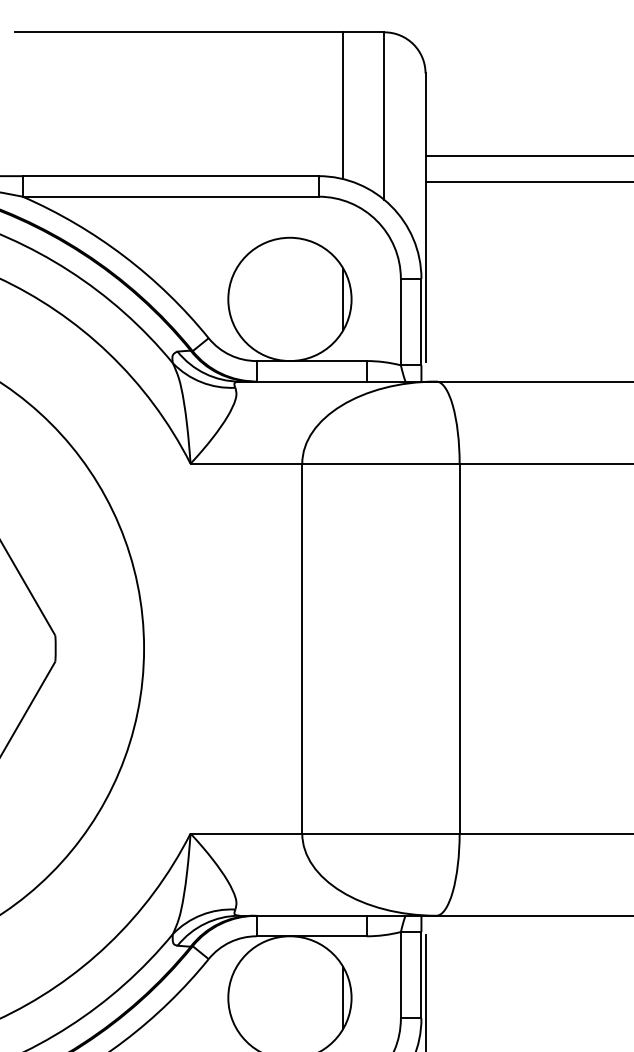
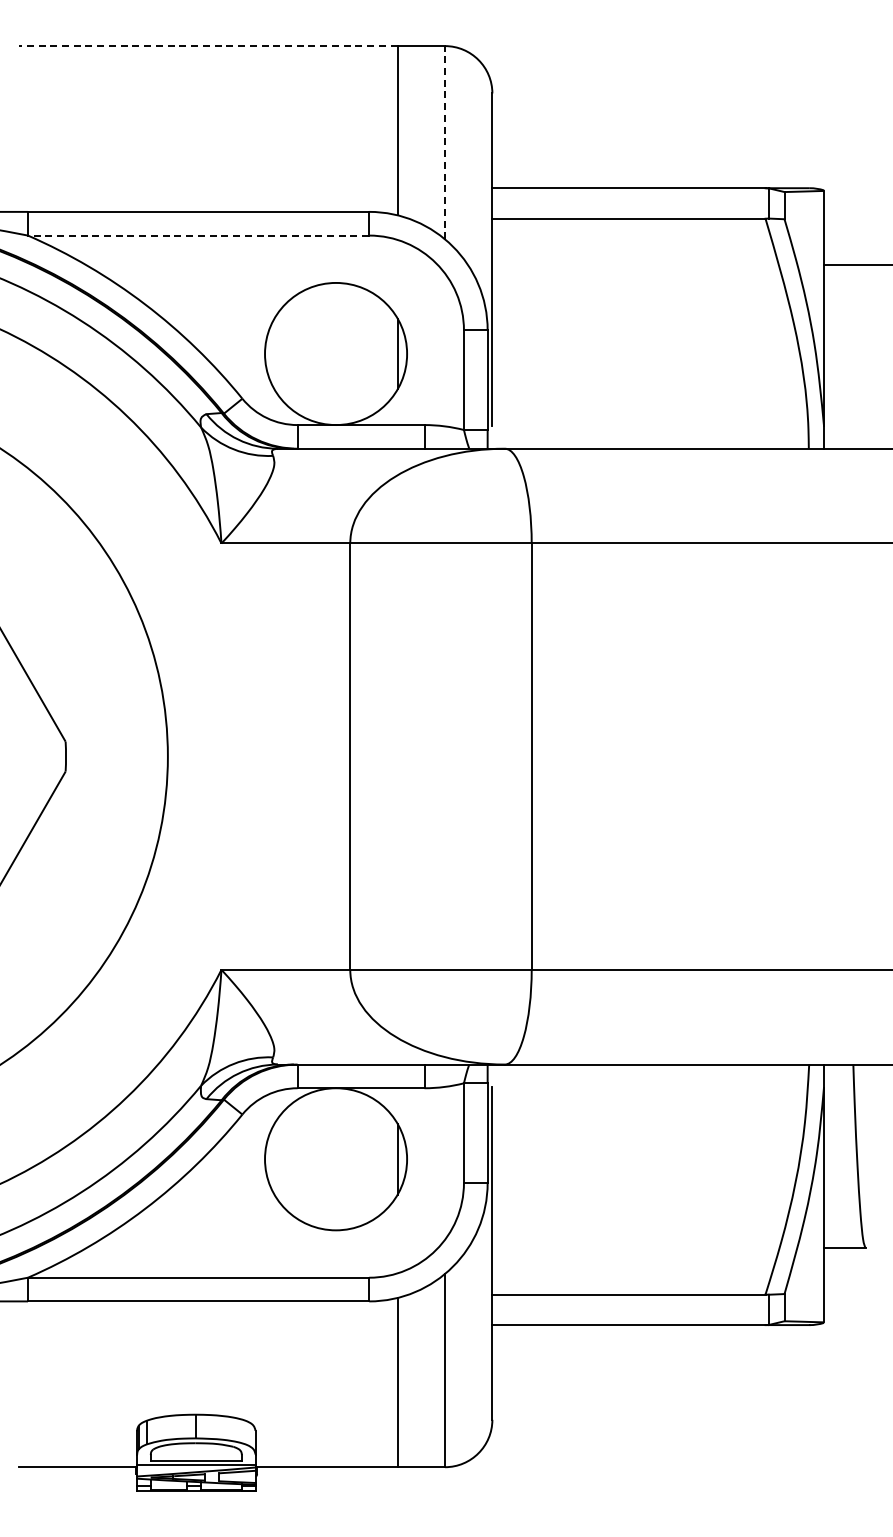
line: (178, 32) -> (207, 46), solid -> dashed
line: (384, 115) -> (445, 142), solid -> dashed
line: (170, 196) -> (198, 235), solid -> dashed

